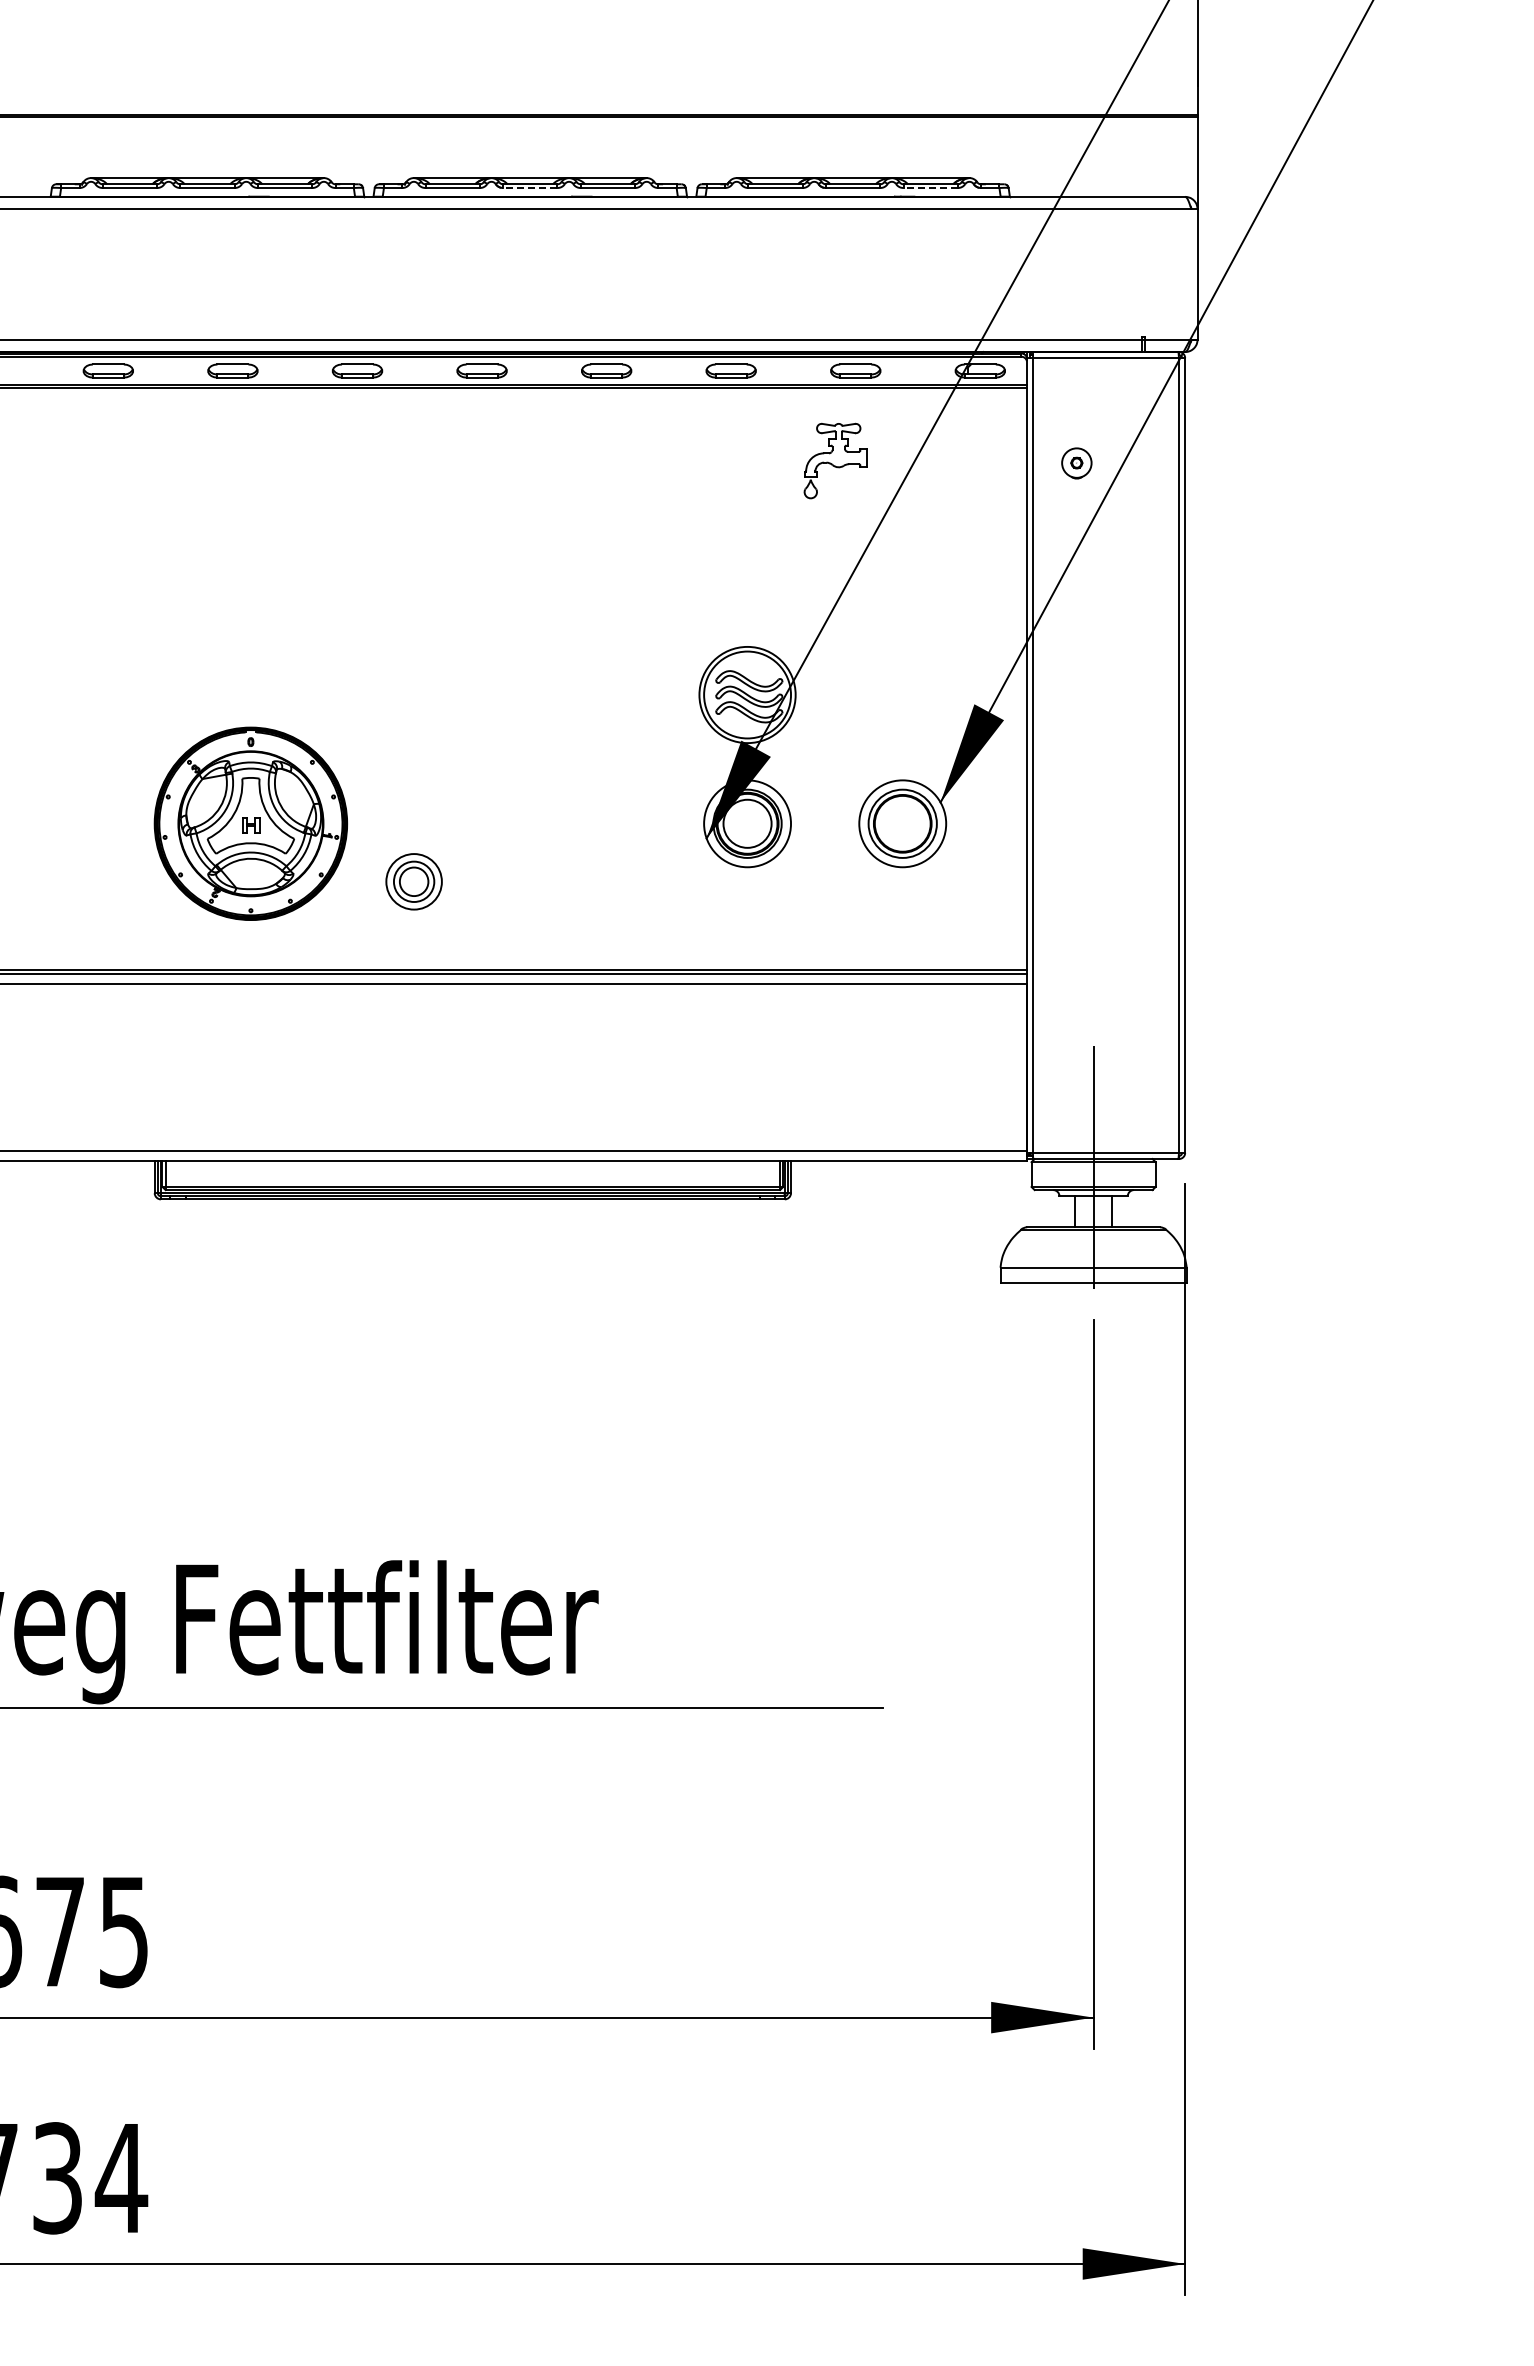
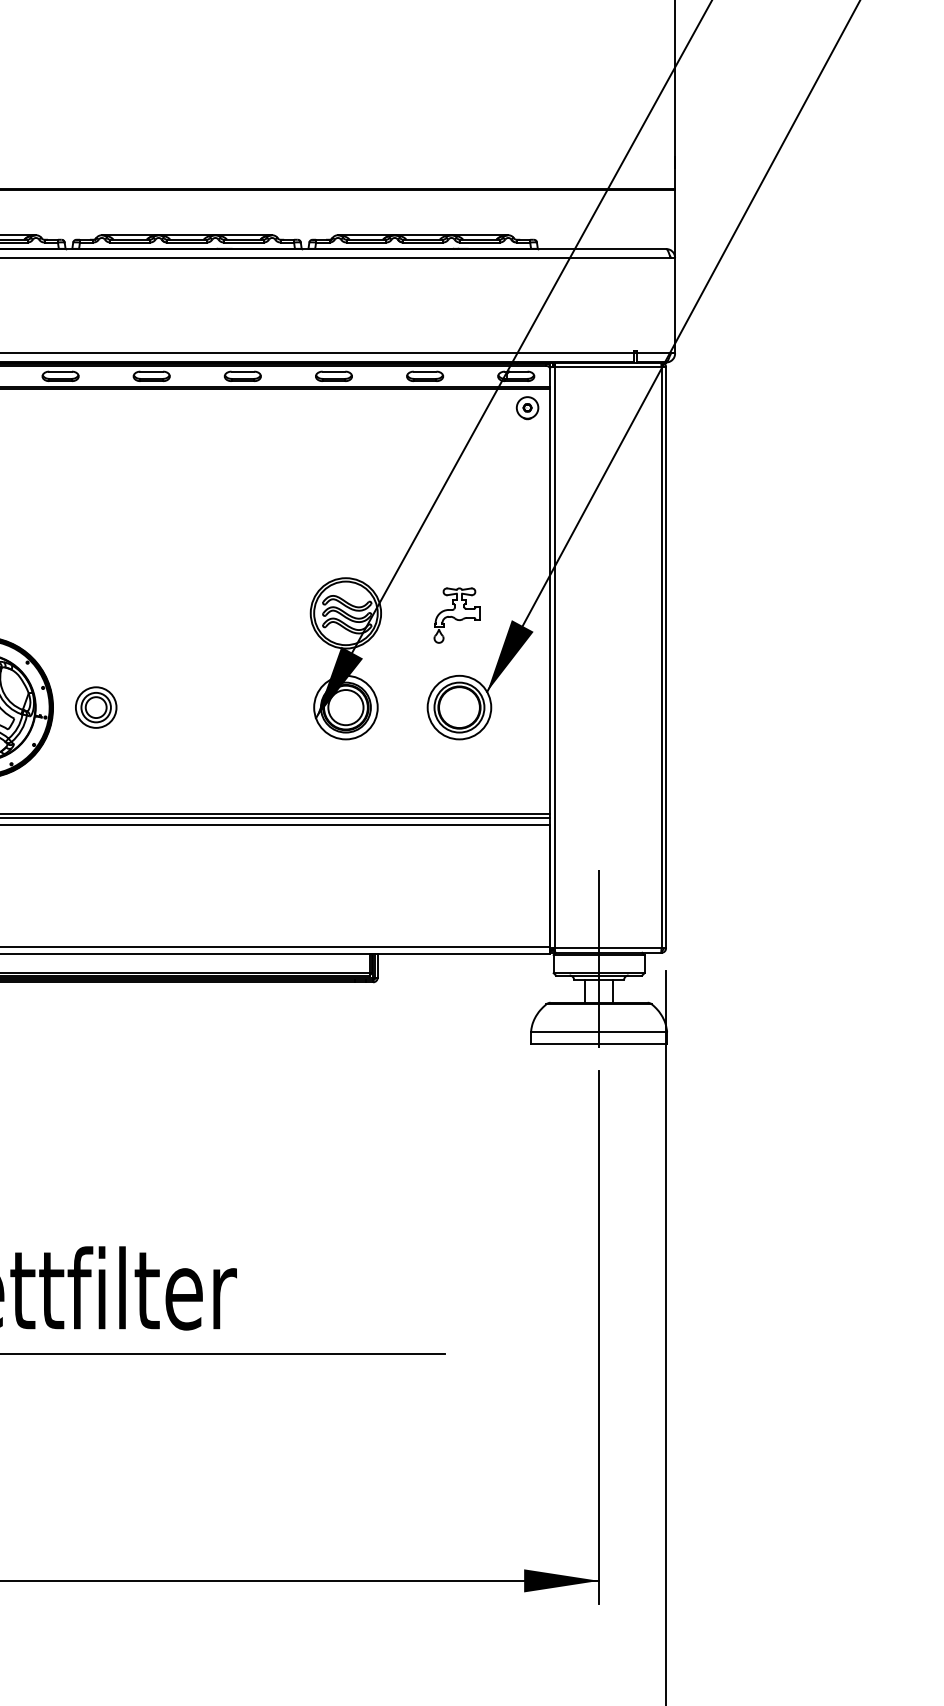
line: (529, 188) -> (186, 242), dashed -> solid
line: (930, 188) -> (479, 242), dashed -> solid
part: (835, 460) -> (457, 615), moved
part: (1076, 463) -> (527, 408), moved
part: (413, 881) -> (95, 707), moved

